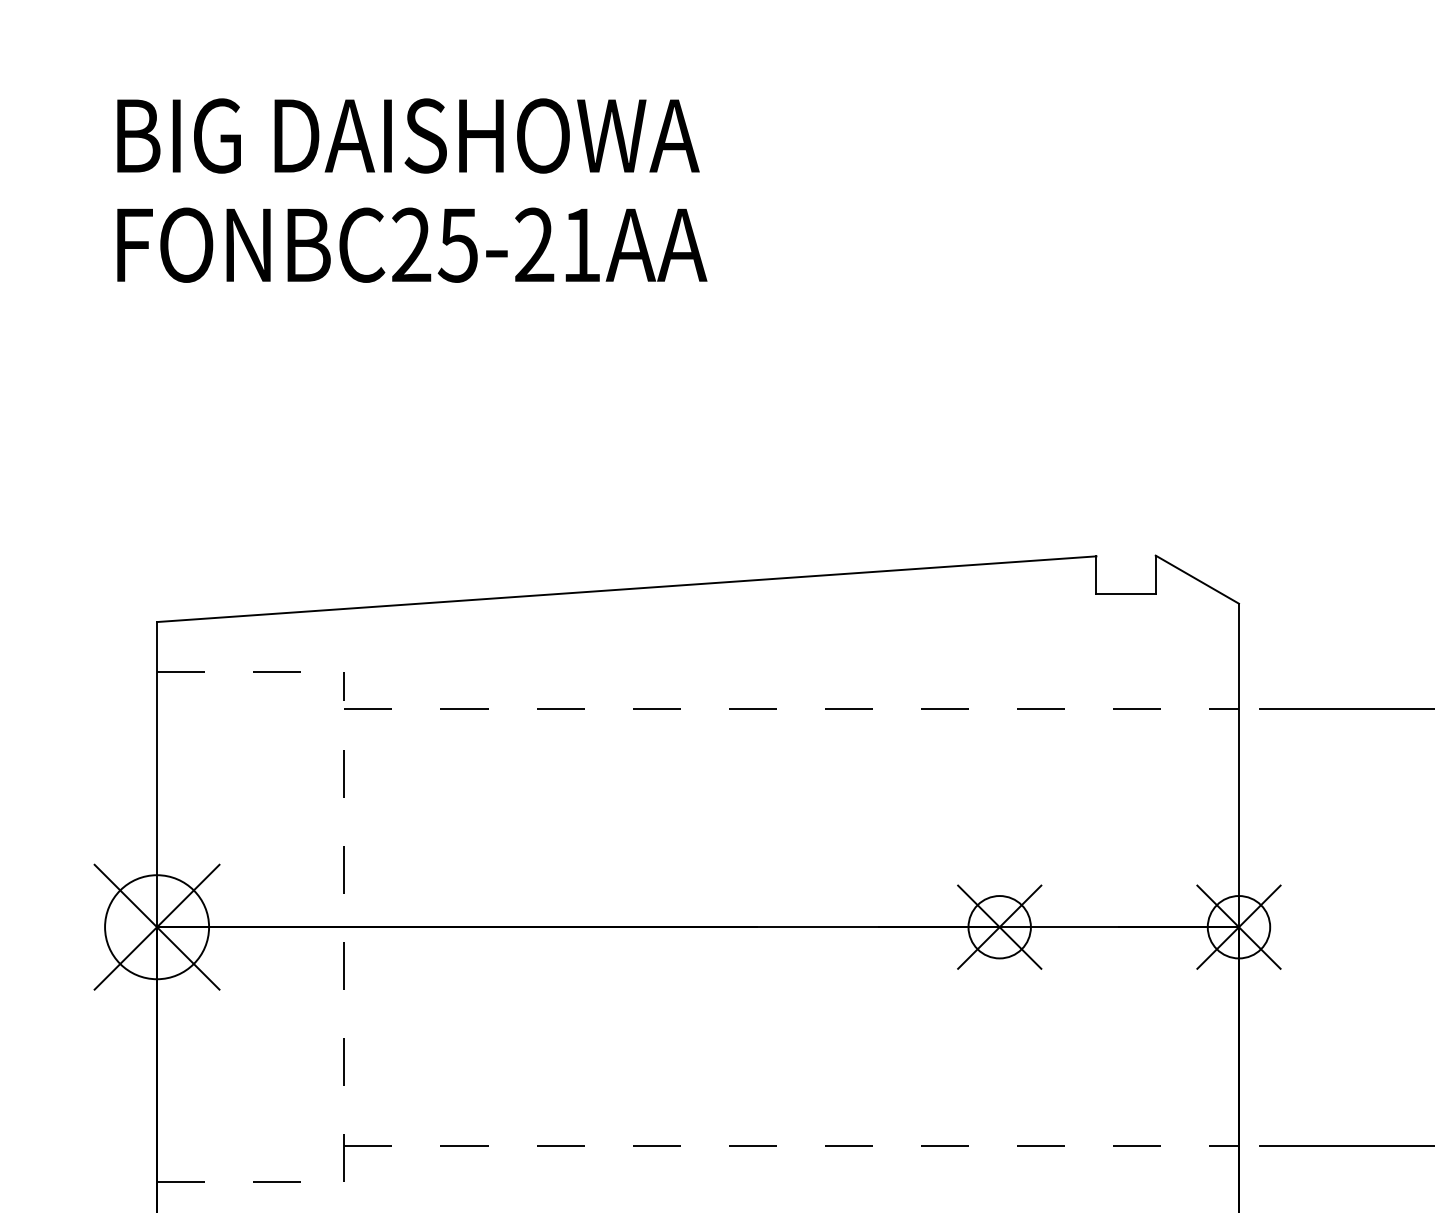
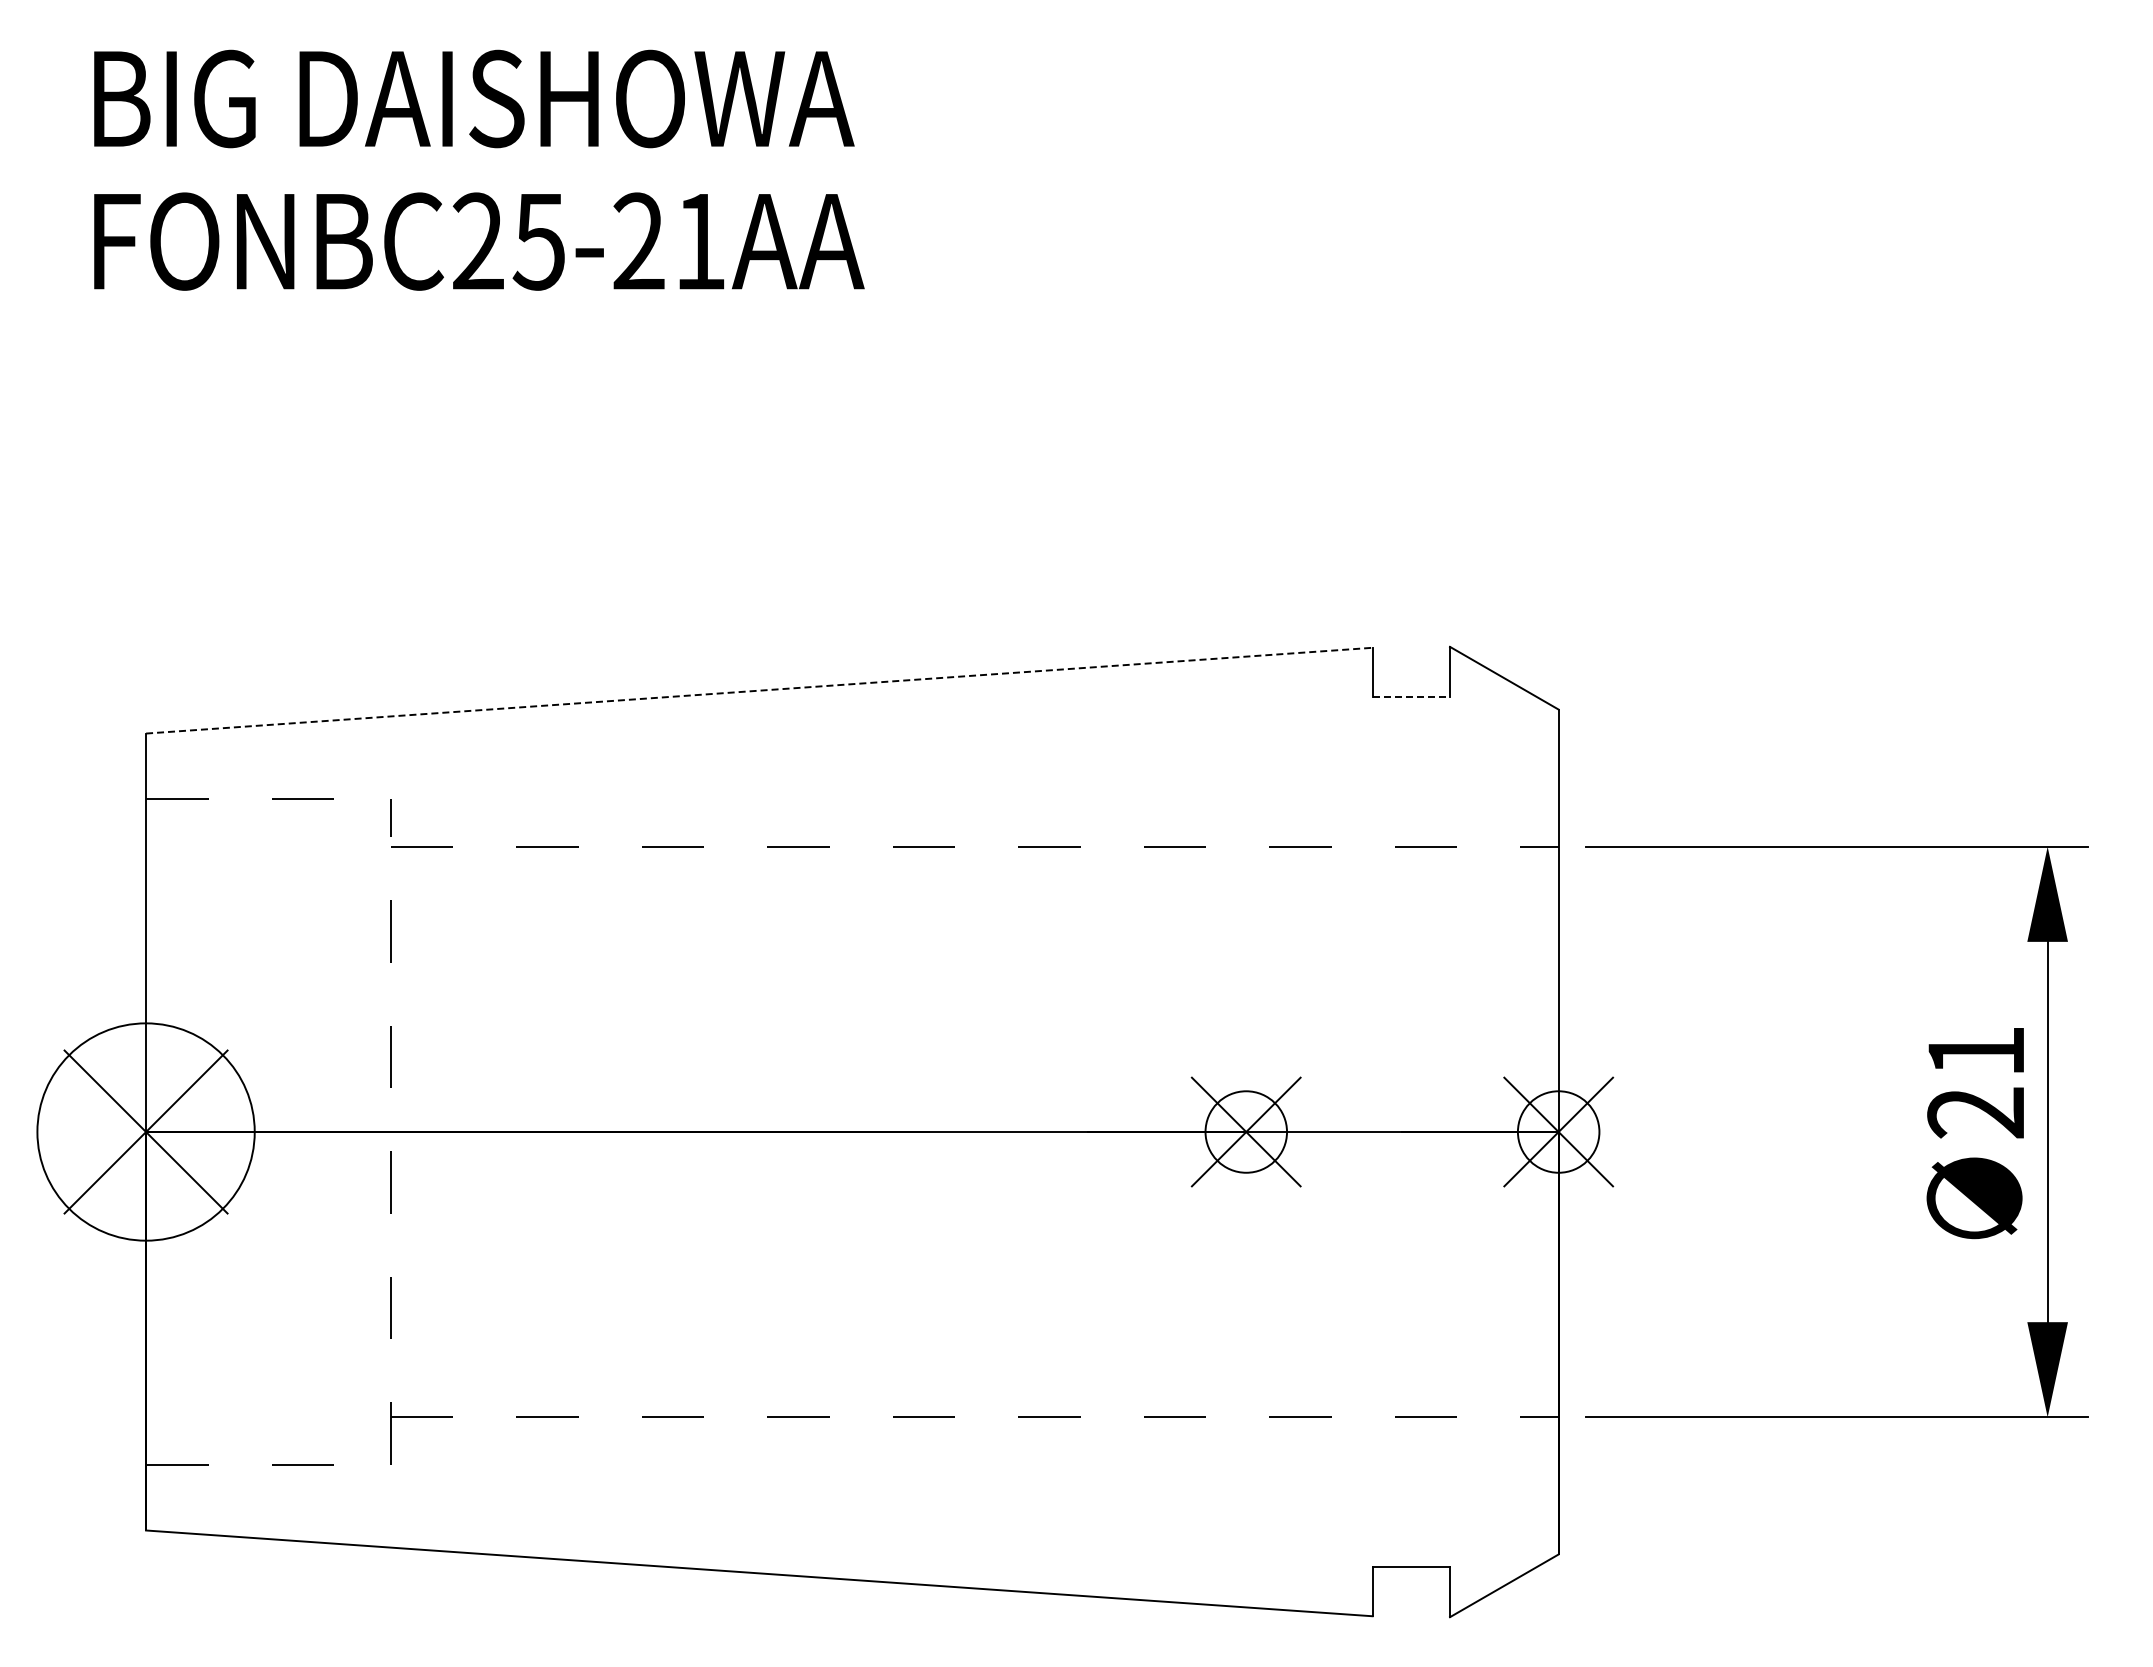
line: (626, 589) -> (759, 690), solid -> dashed
line: (1126, 594) -> (1411, 697), solid -> dashed
circle: (156, 926) -> (145, 1131), size x1.6

